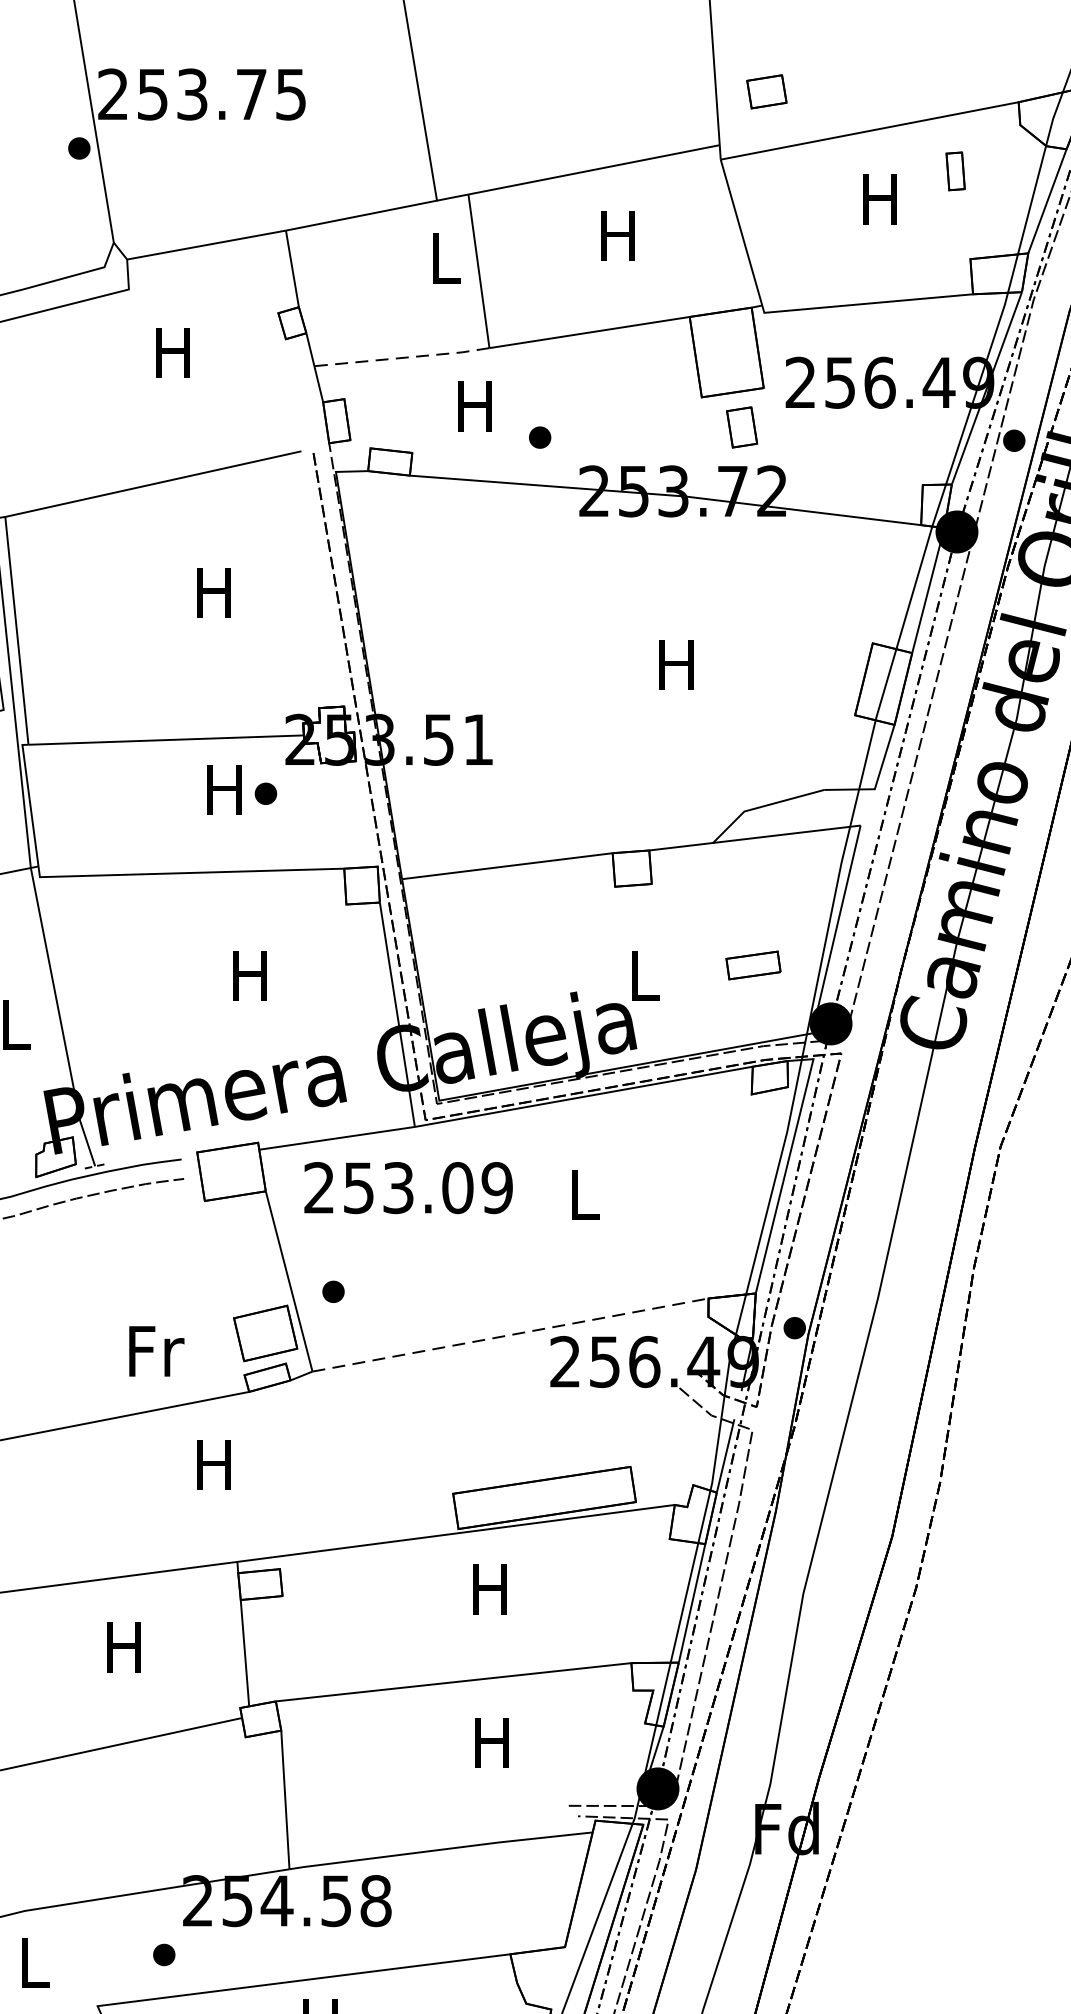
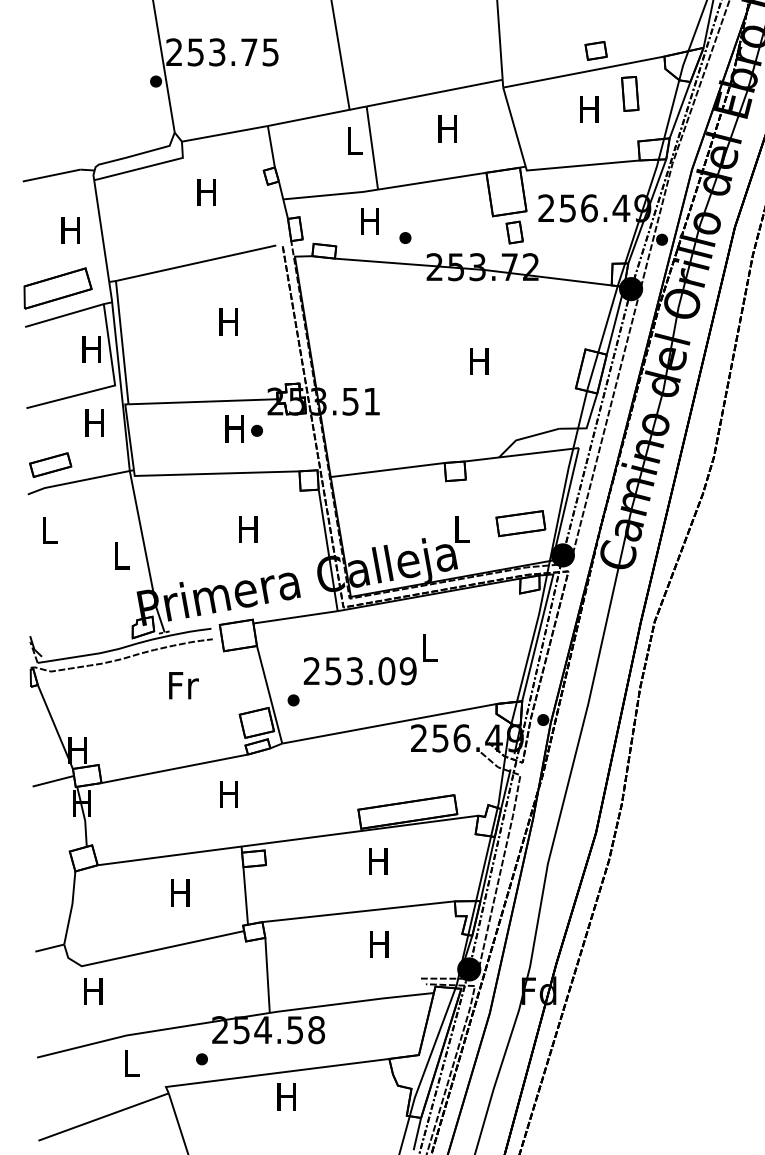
part: (765, 91) -> (595, 50), moved
part: (955, 170) -> (630, 93), size x1.67
line: (401, 357) -> (330, 194), dashed -> solid
part: (752, 964) -> (520, 523), size x1.67
text: (407, 1188) -> (359, 671), moved
line: (510, 1334) -> (389, 723), dashed -> solid
text: (155, 1351) -> (183, 685), moved

